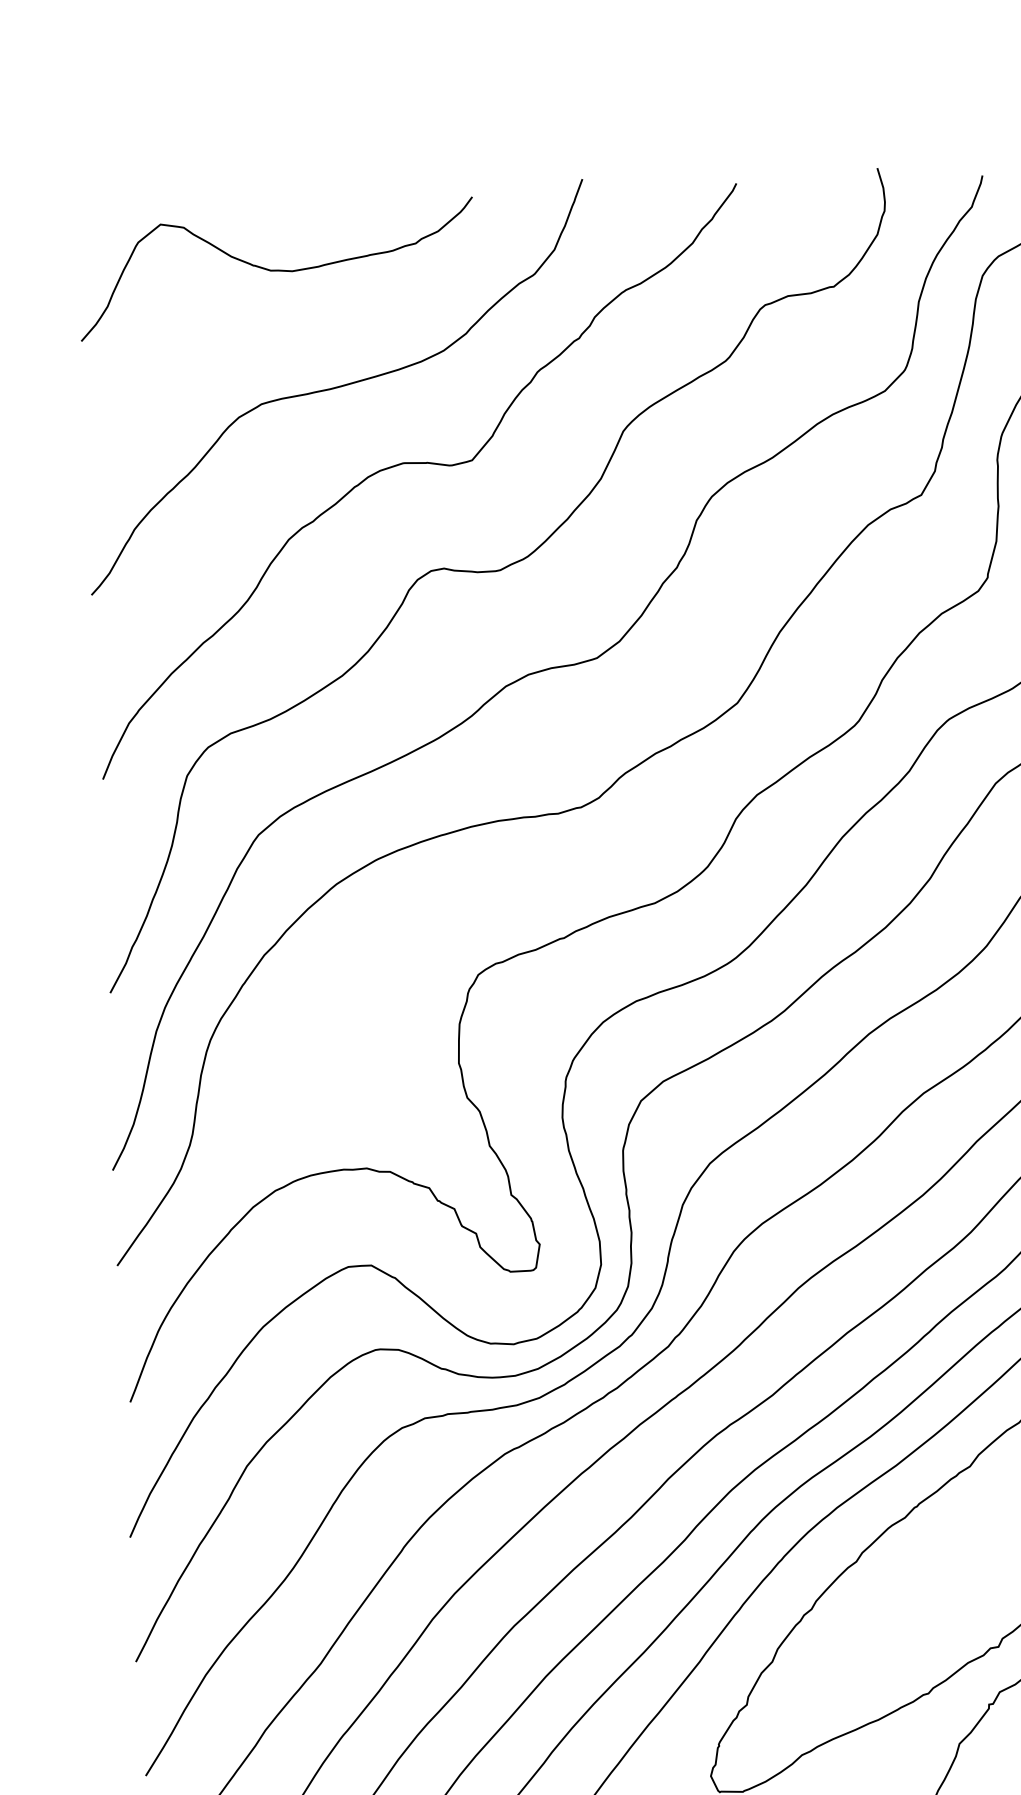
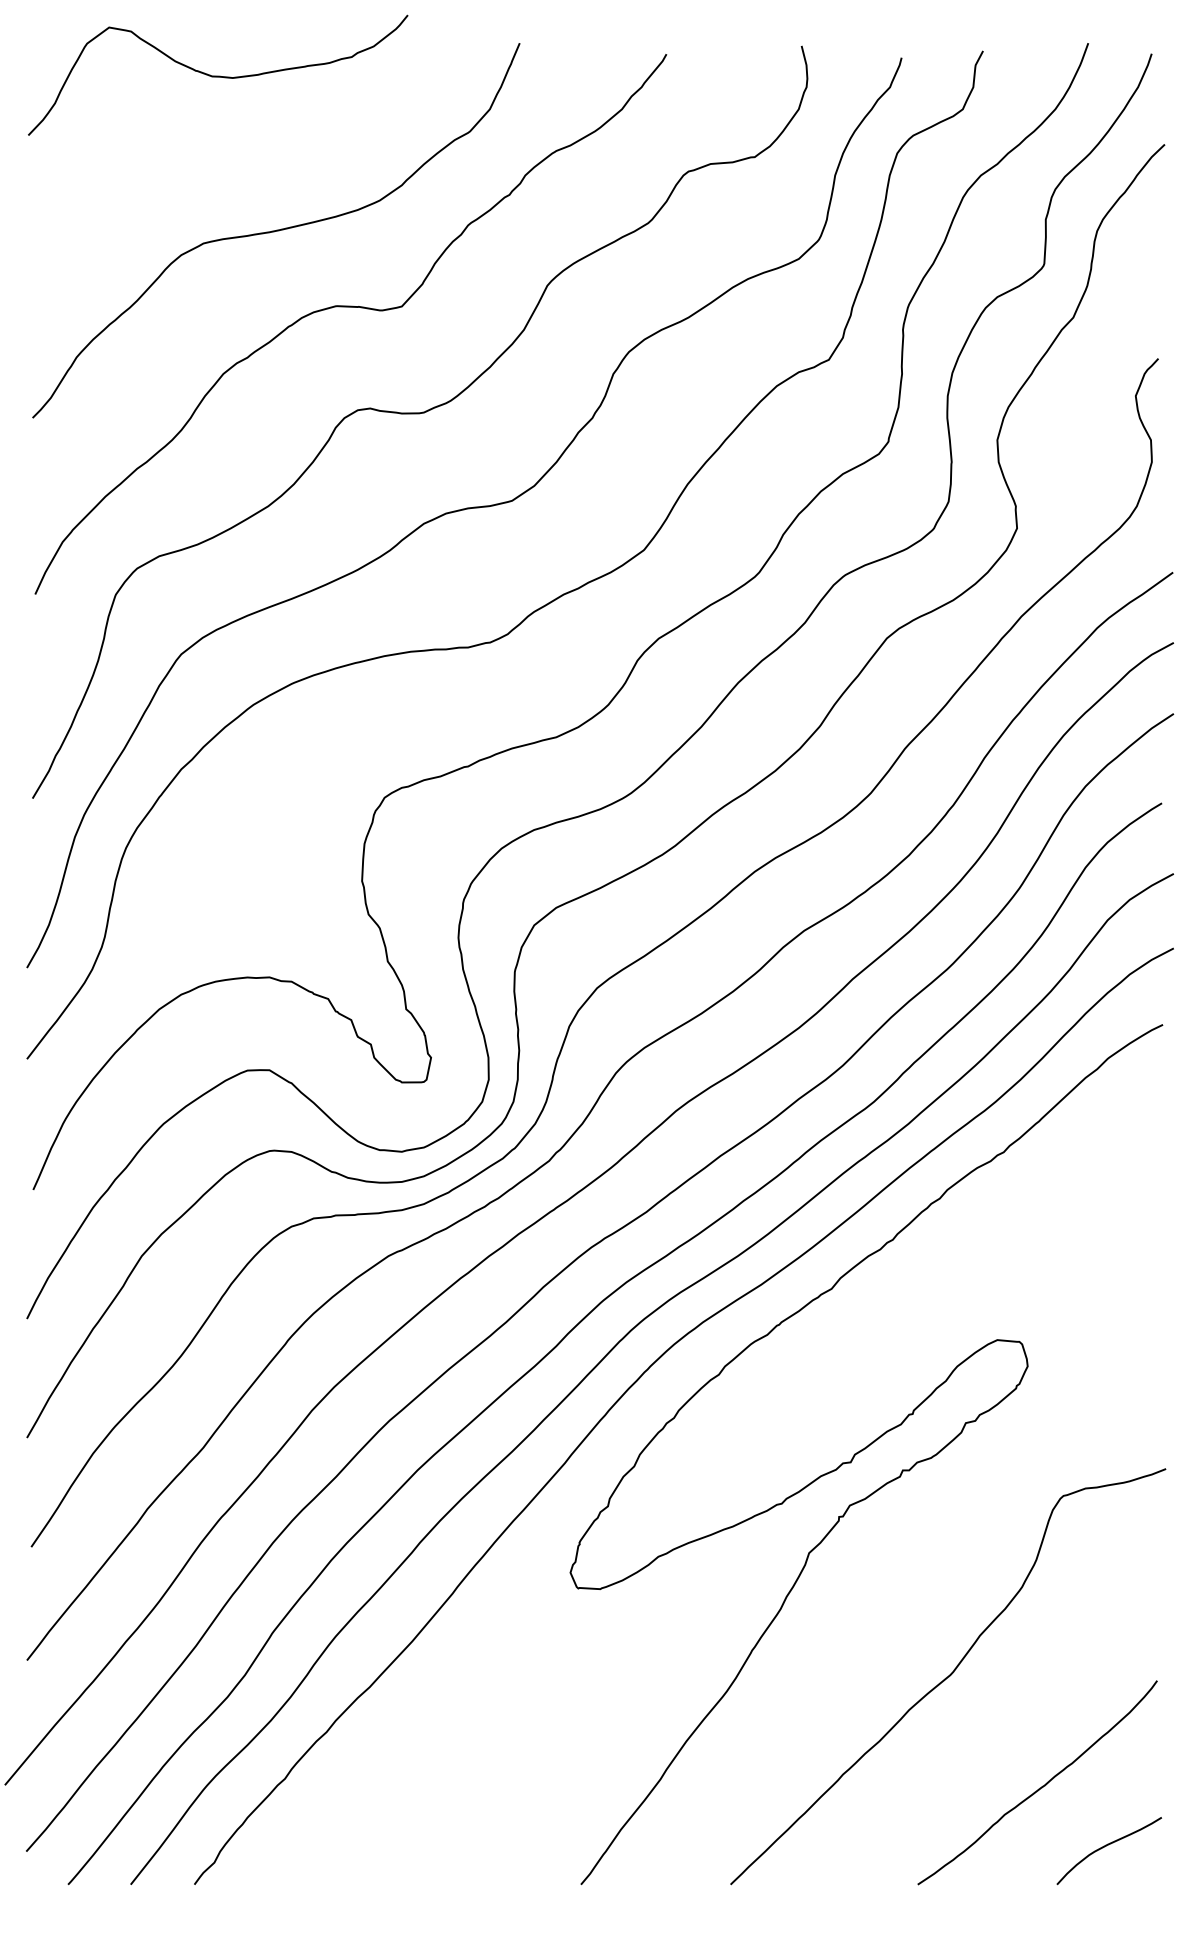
curve: (277, 269) -> (218, 75), moved

